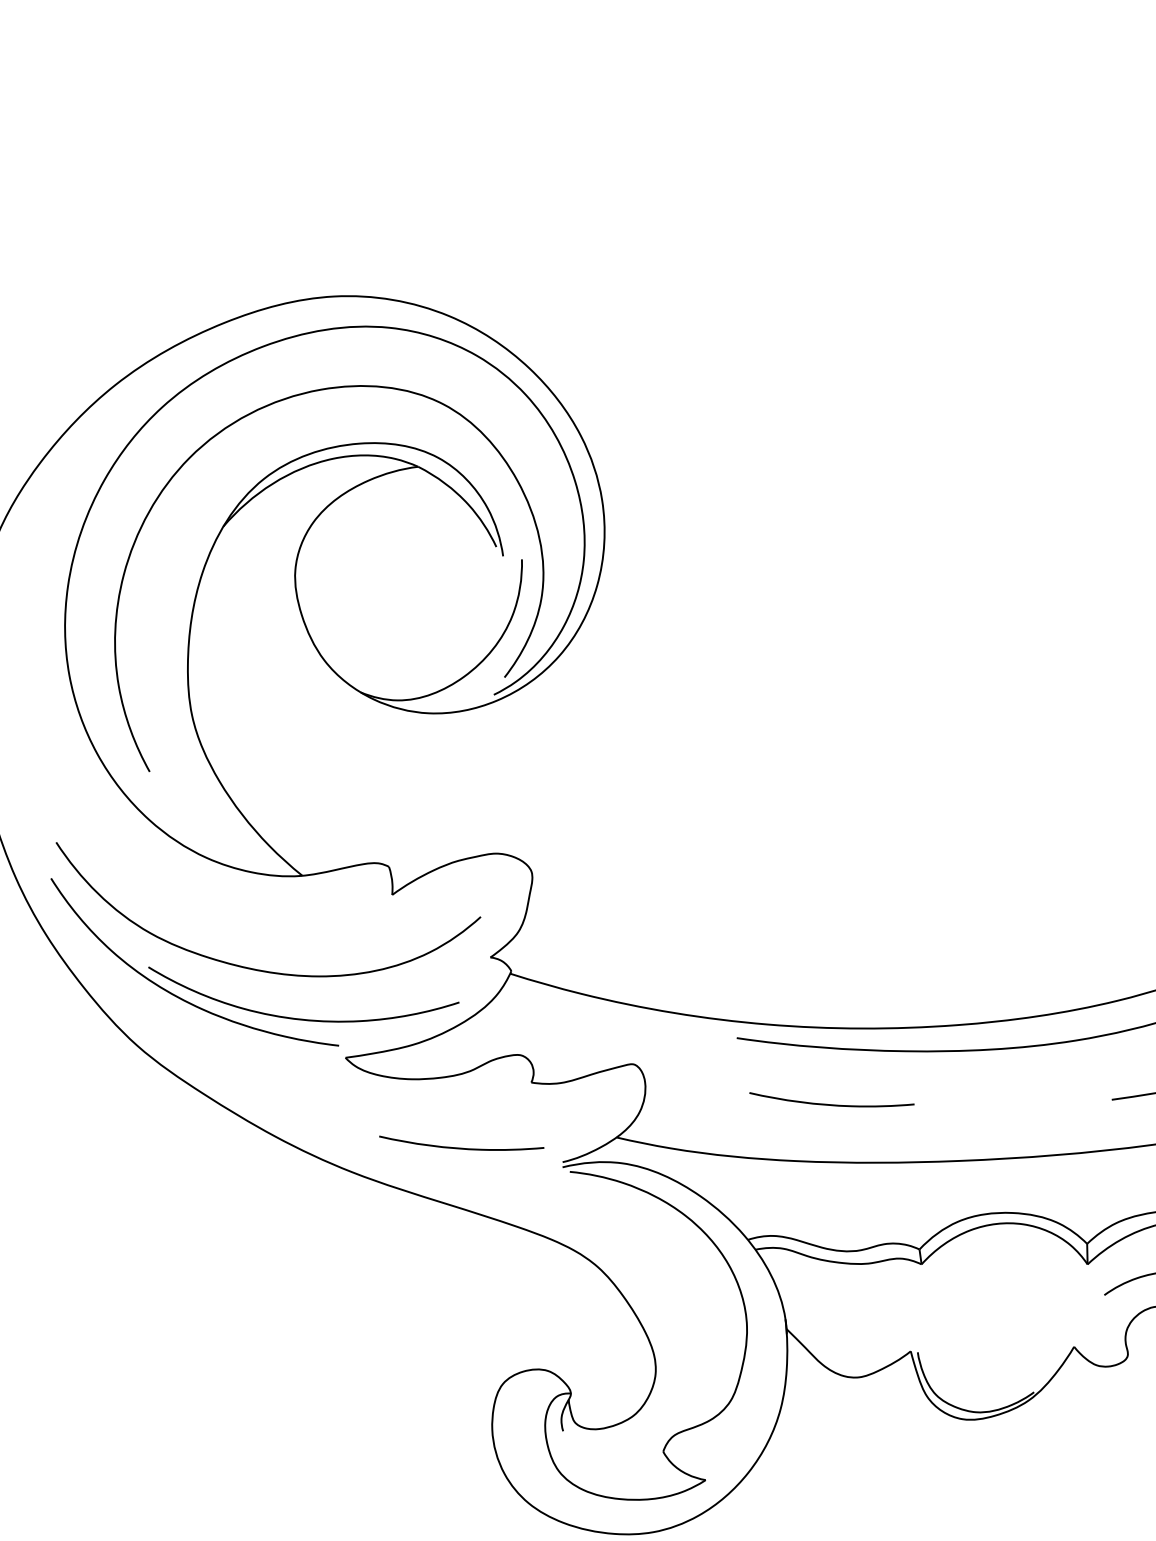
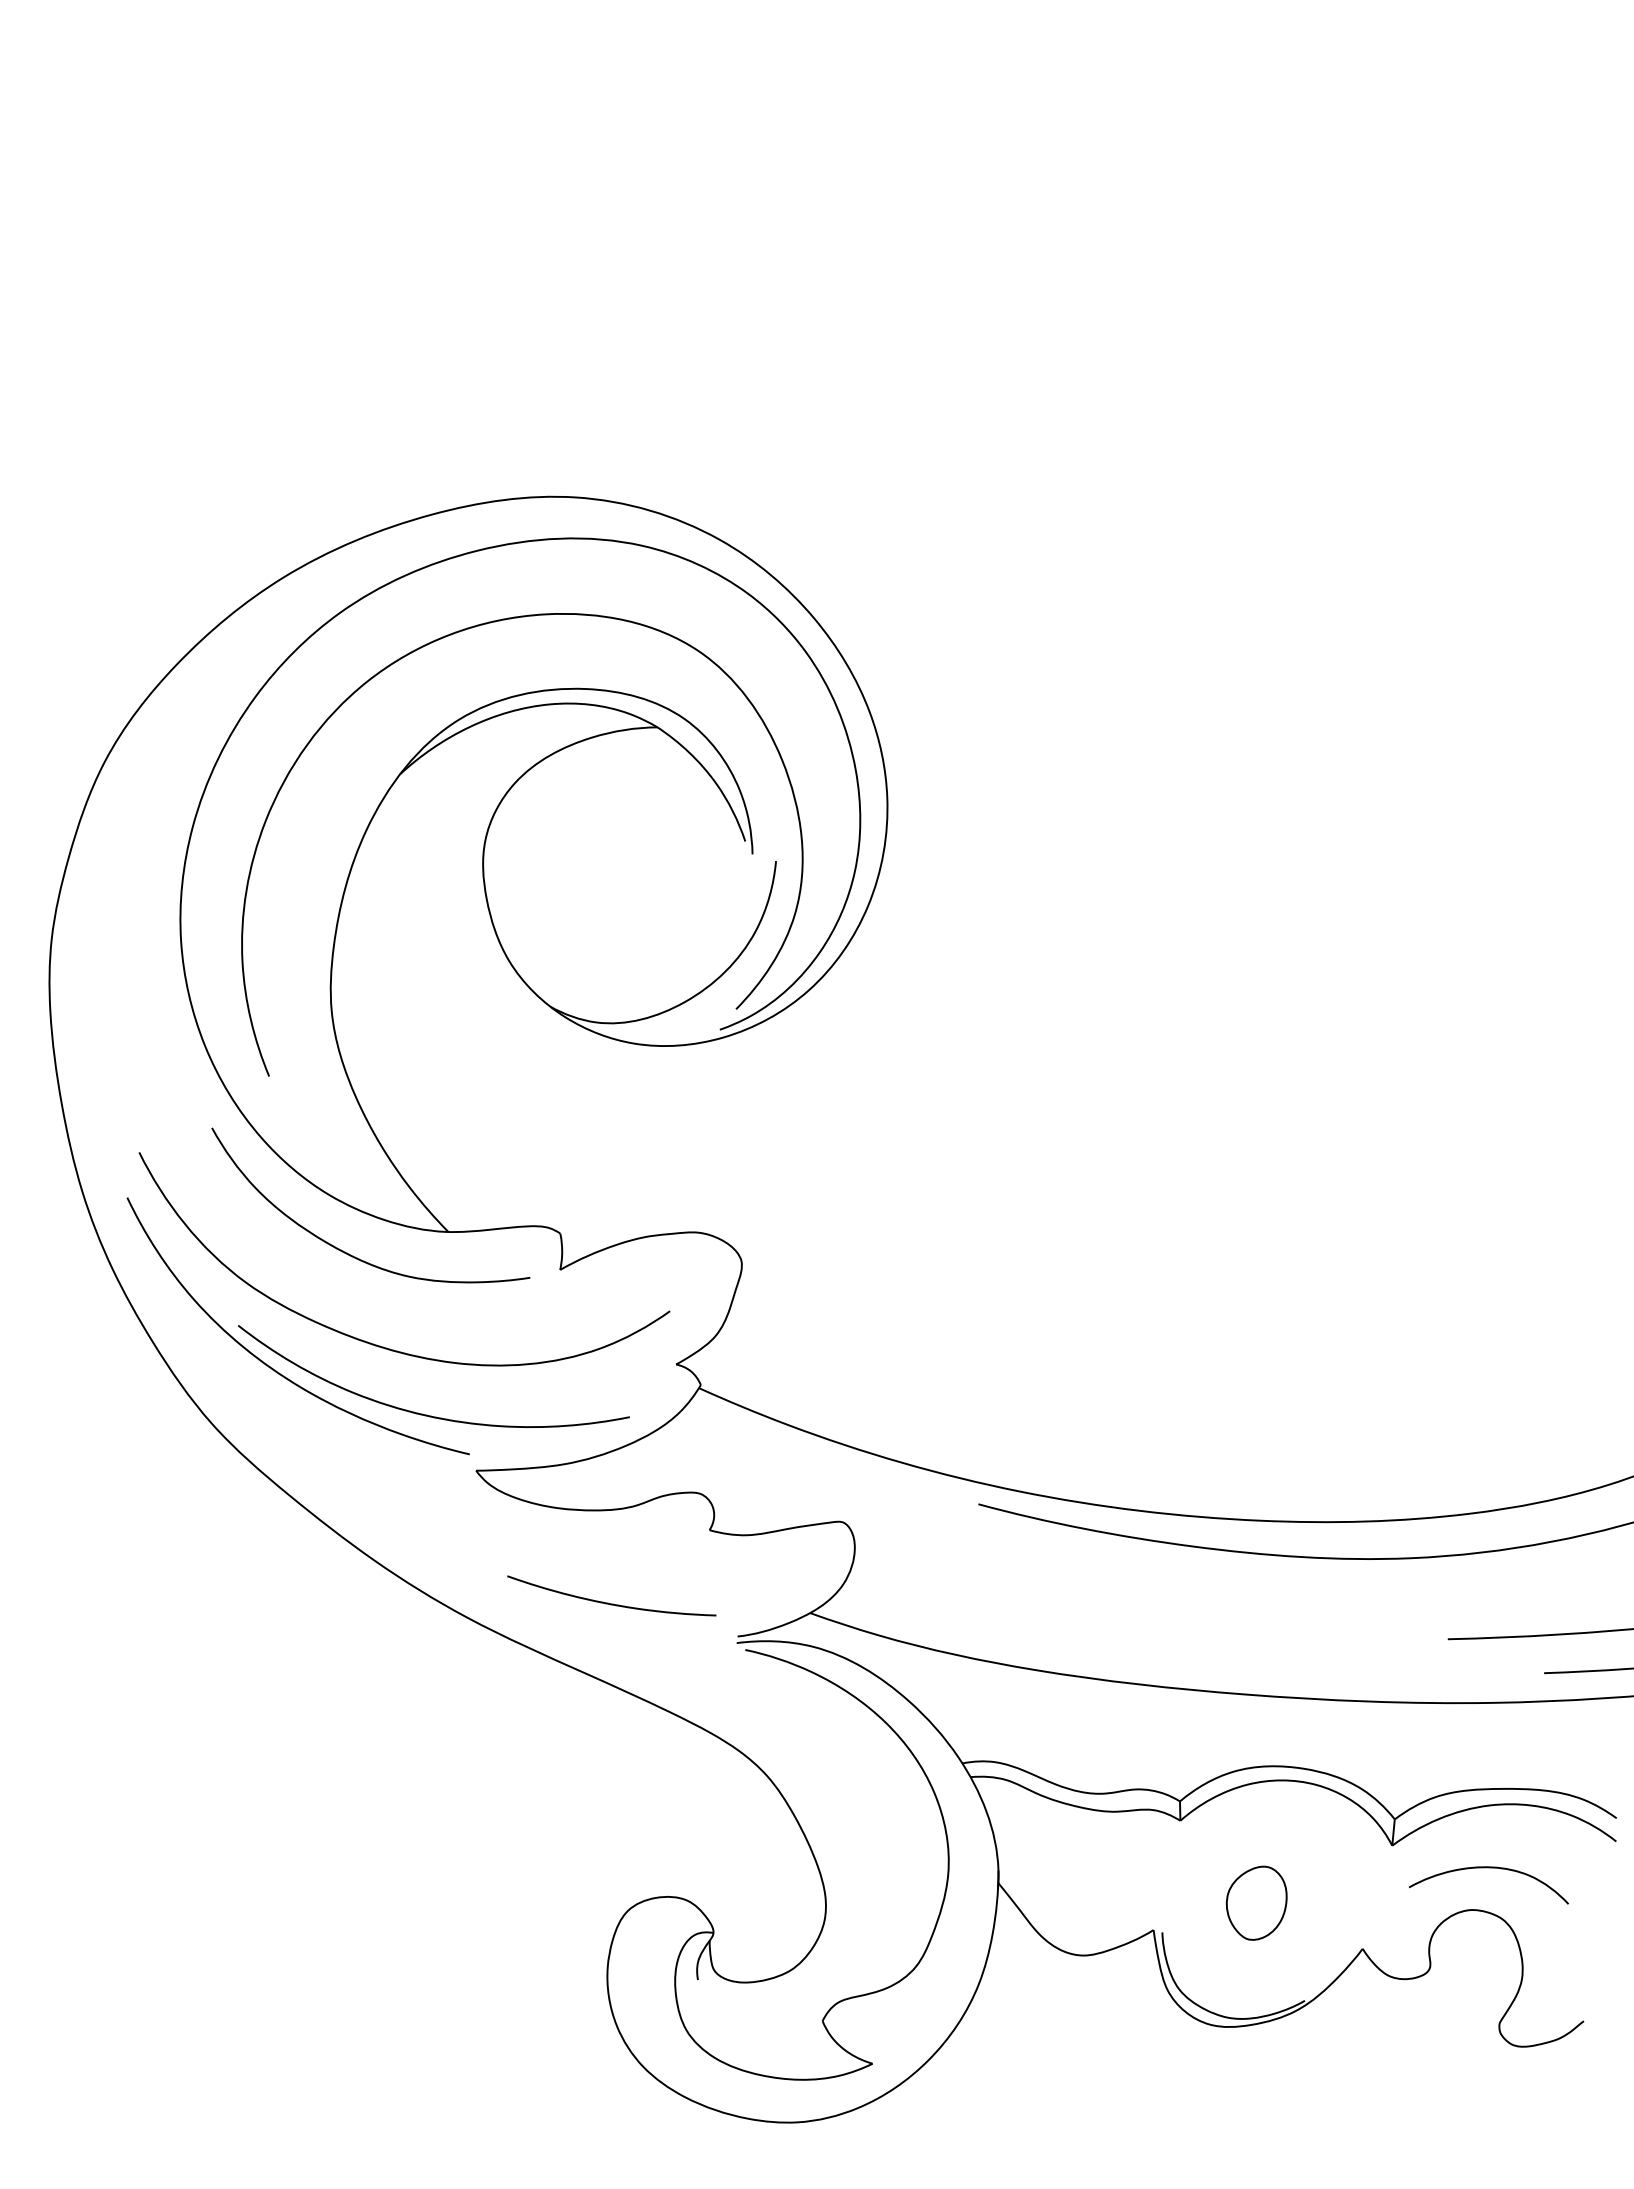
curve: (226, 900) -> (347, 1252), added
curve: (829, 1104) -> (1087, 1602), removed
part: (987, 1320) -> (1256, 1902), added

